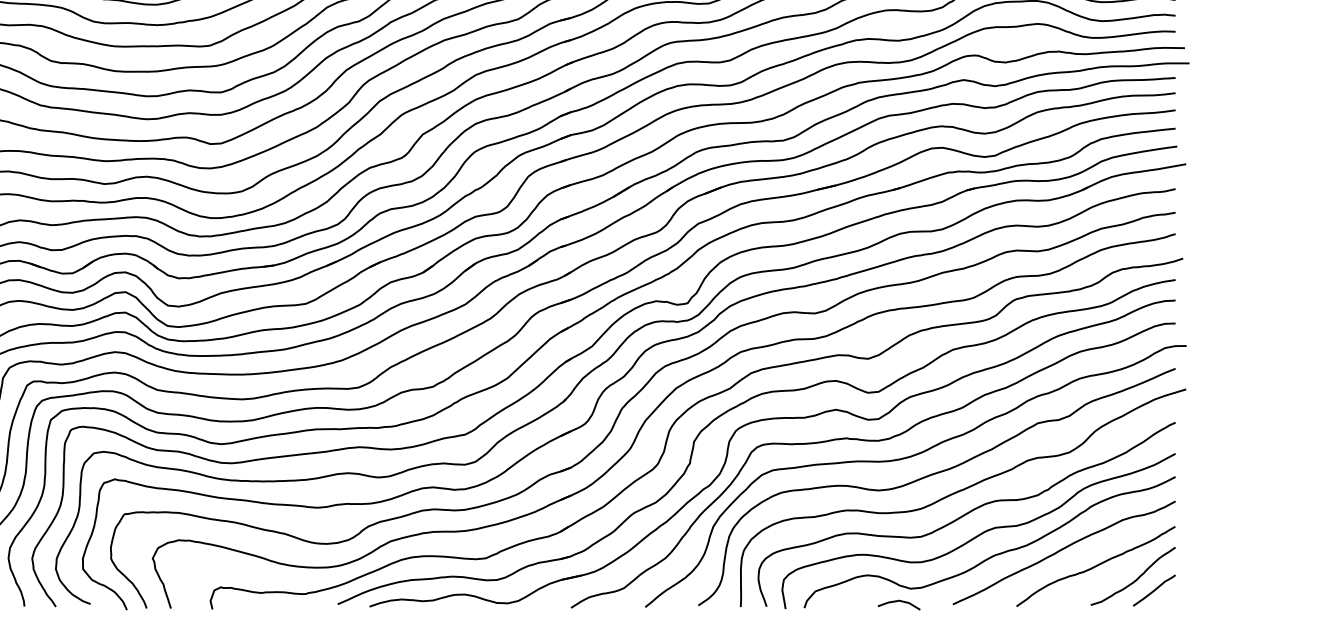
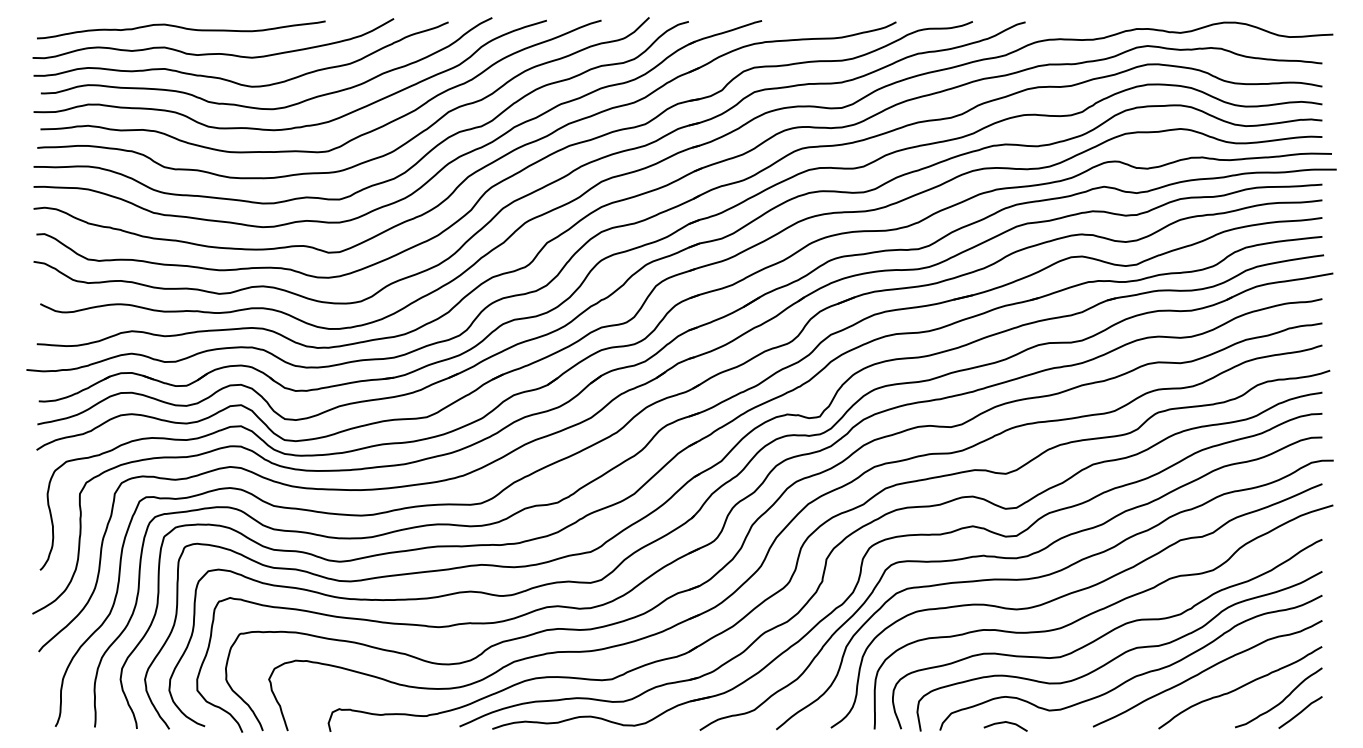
curve: (897, 602) -> (1004, 723), moved

